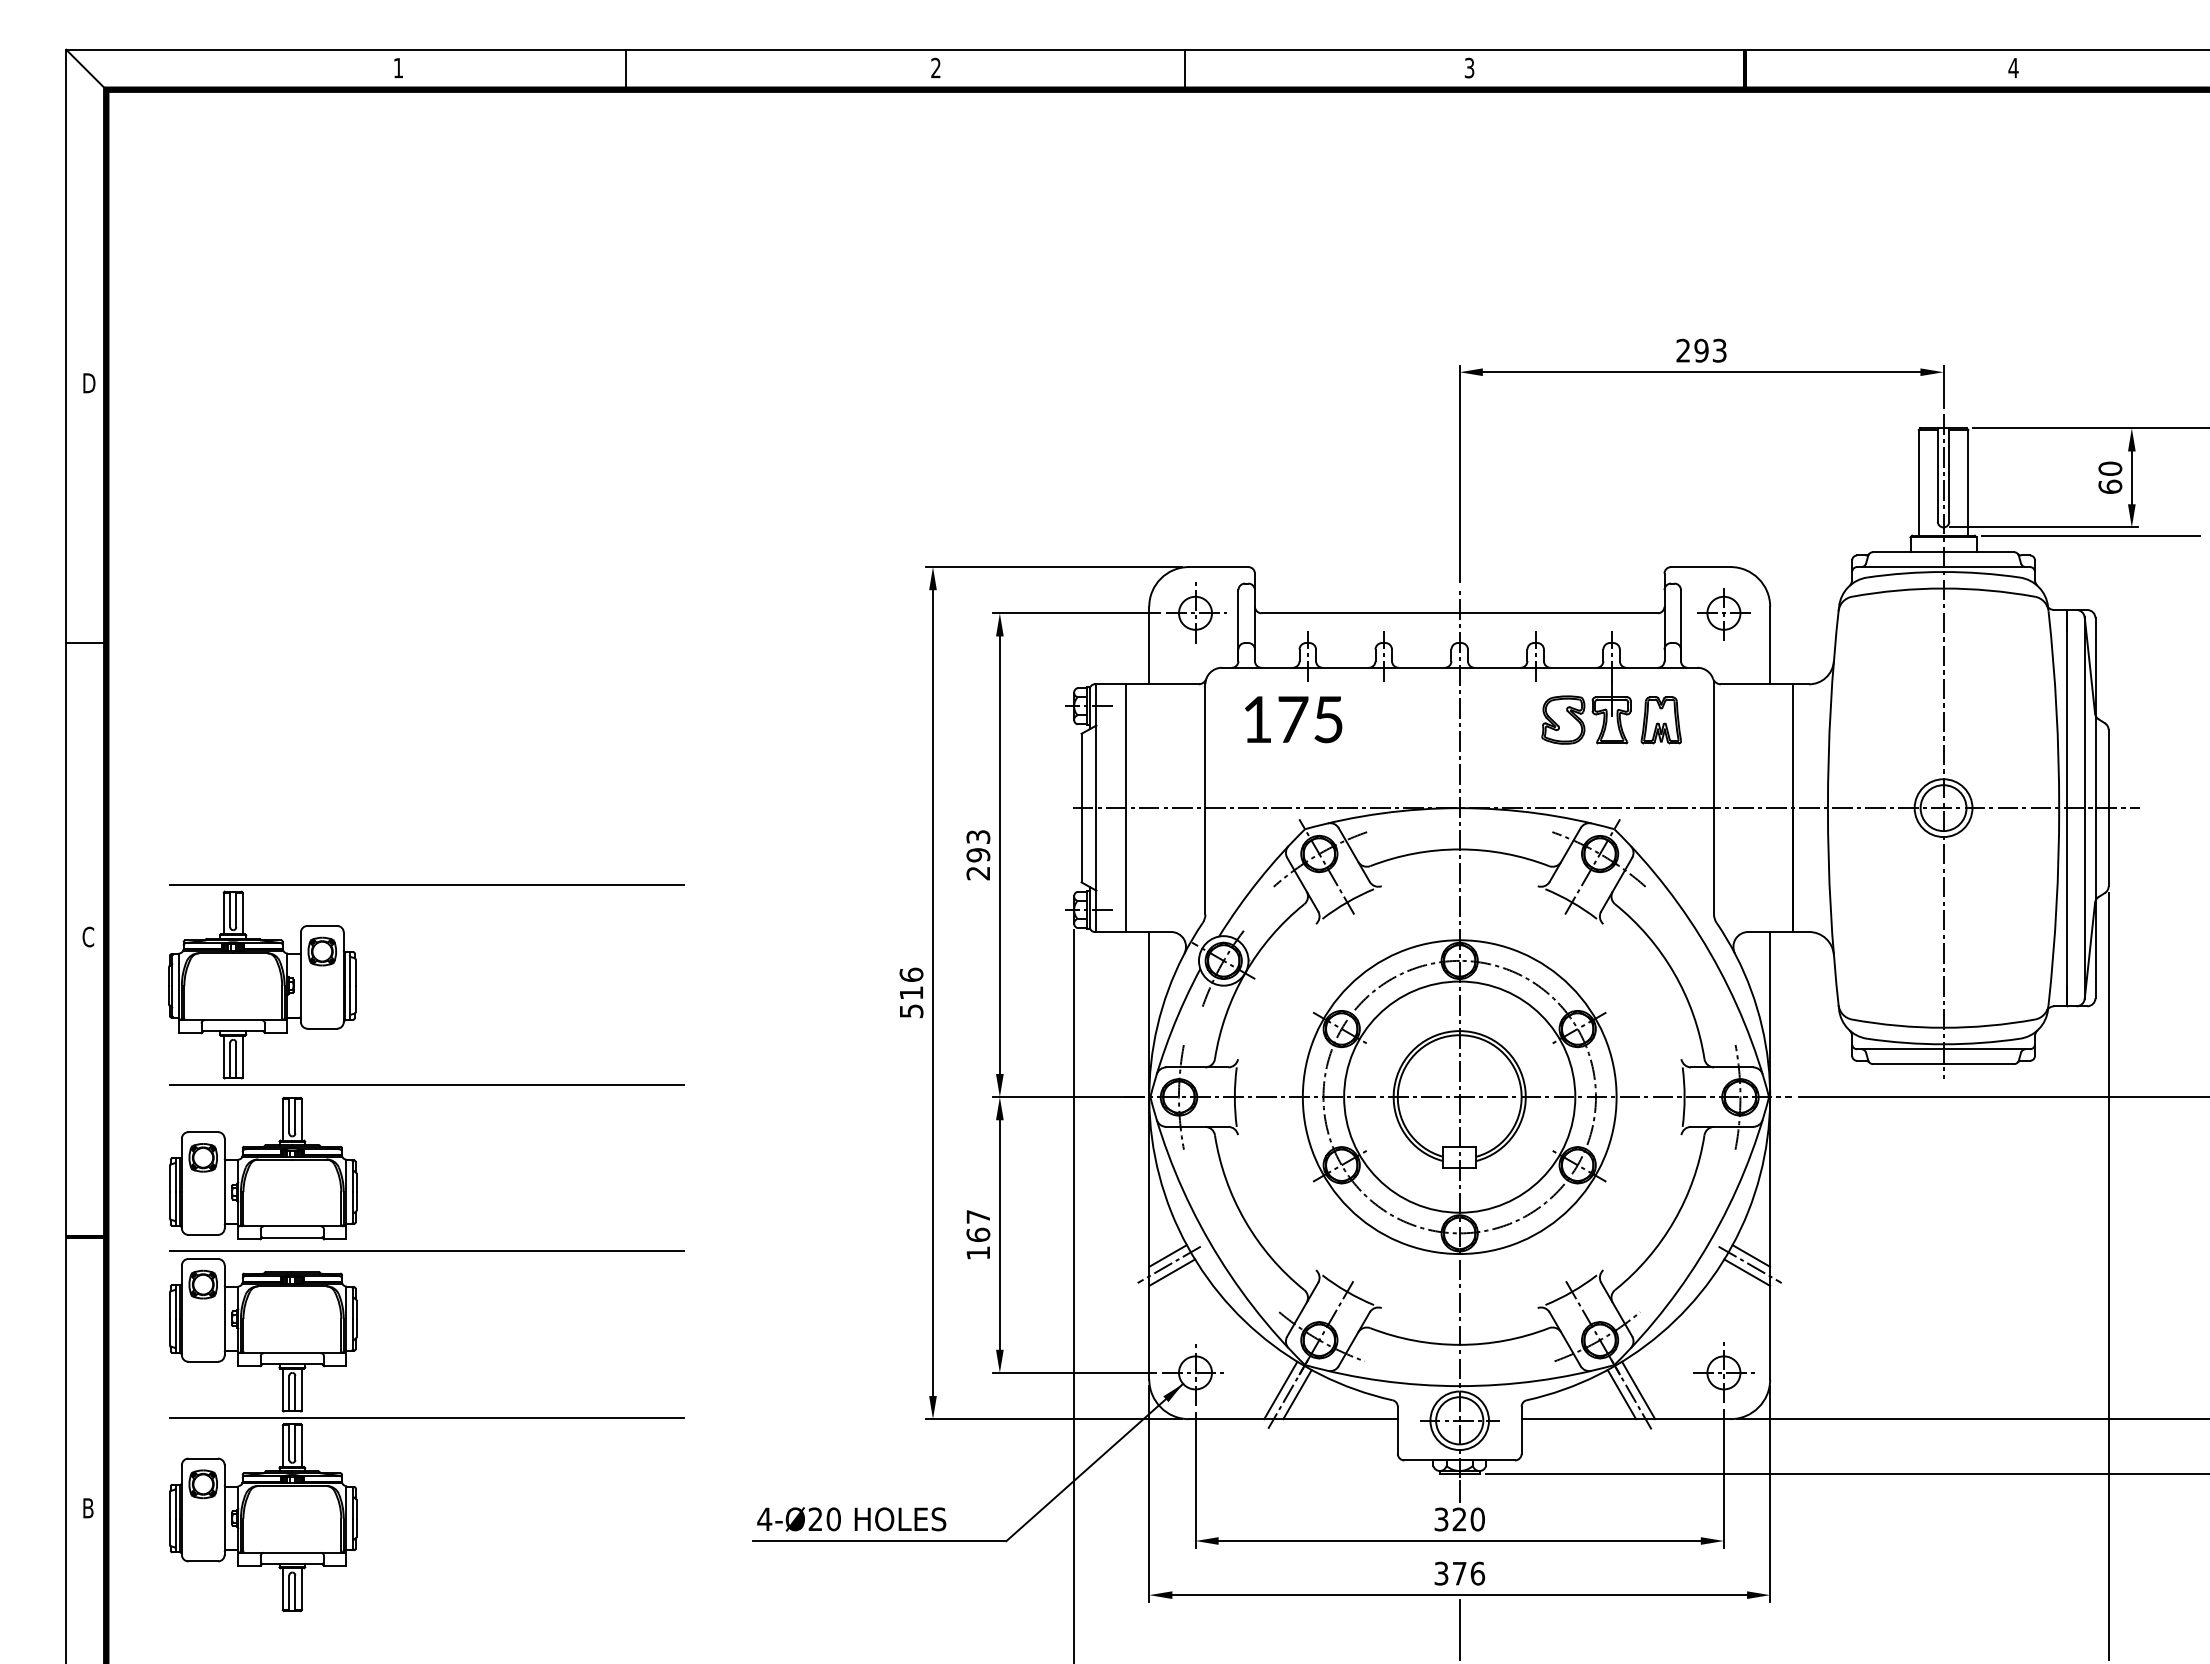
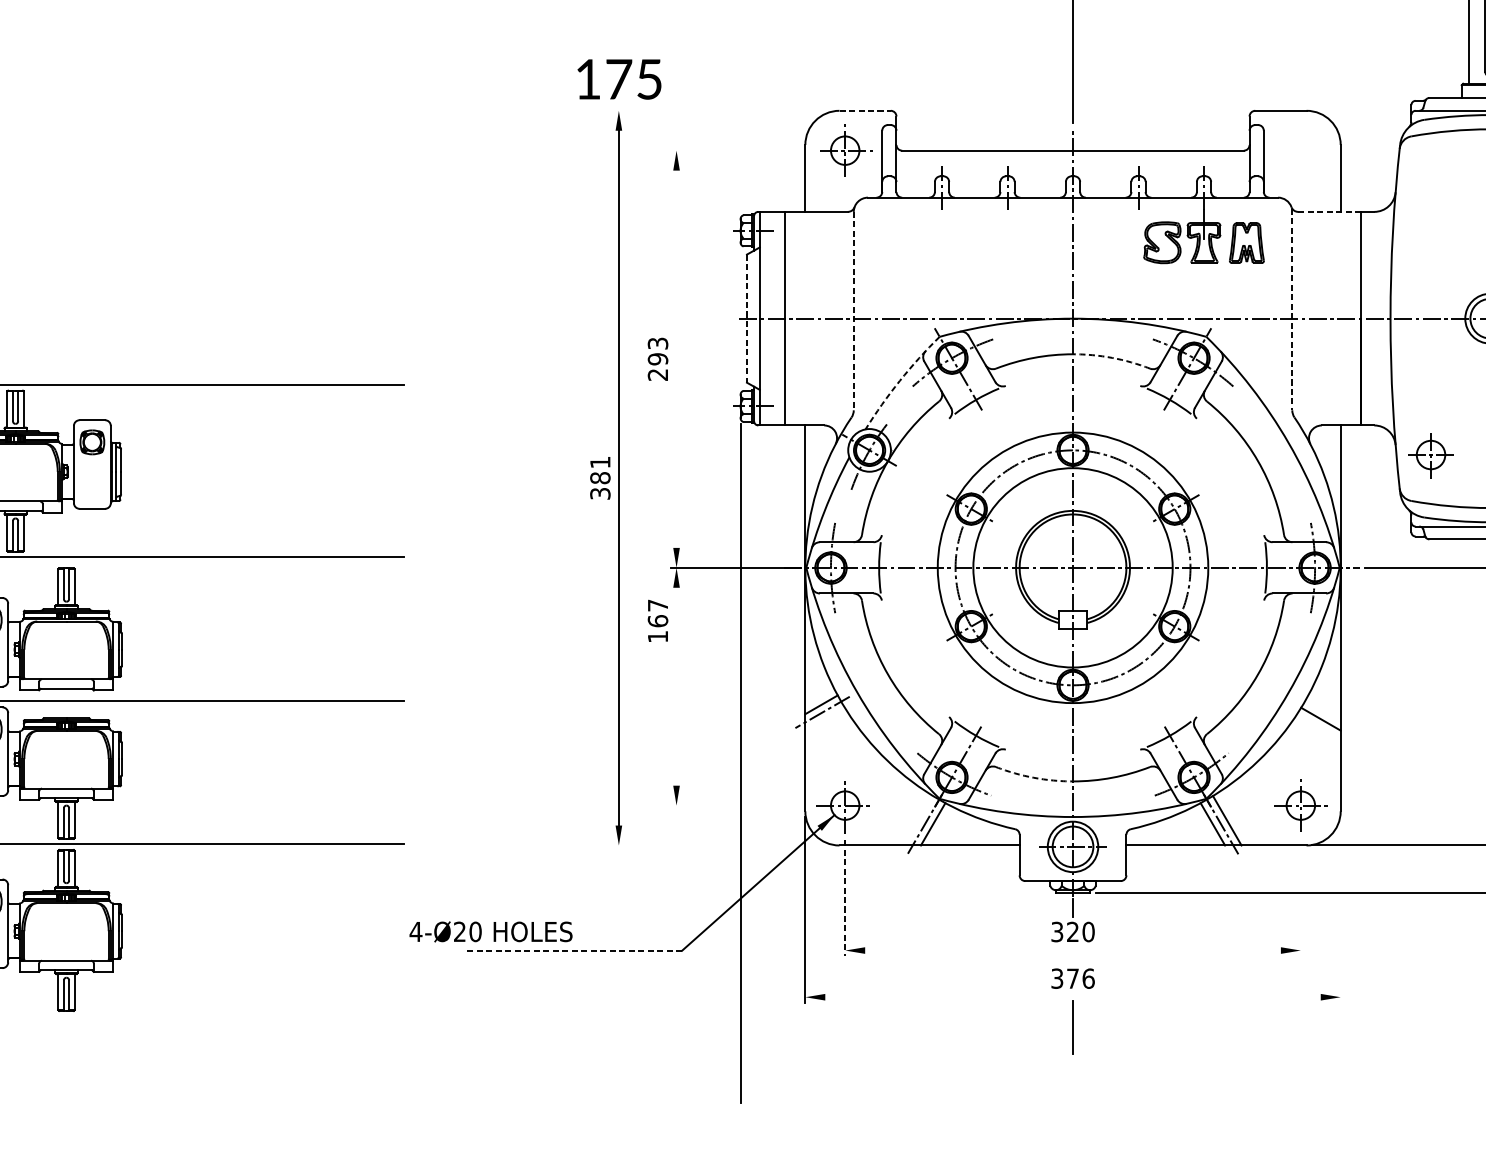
line: (1054, 567) -> (723, 111), removed
line: (1218, 567) -> (865, 111), solid -> dashed
line: (1076, 613) -> (742, 150), removed
part: (1723, 614) -> (1430, 456), moved
line: (1757, 684) -> (1329, 212), solid -> dashed
text: (1293, 719) -> (619, 79), moved
line: (1714, 797) -> (1292, 309), solid -> dashed
line: (1205, 799) -> (853, 311), solid -> dashed
line: (1081, 808) -> (746, 318), solid -> dashed
arc: (1505, 853) -> (1112, 357), solid -> dashed
line: (999, 855) -> (676, 359), removed
arc: (1258, 880) -> (899, 381), solid -> dashed
text: (911, 992) -> (600, 477), 516 -> 381
text: (978, 1234) -> (658, 620), moved
line: (999, 1234) -> (676, 686), removed
line: (1751, 1255) -> (1324, 704), removed
line: (1749, 1264) -> (1322, 712), removed
line: (1172, 1272) -> (825, 719), removed
arc: (1414, 1340) -> (1034, 777), solid -> dashed
line: (1074, 1372) -> (740, 805), removed
line: (1280, 1390) -> (918, 820), removed
line: (1054, 1419) -> (723, 845), removed
line: (1723, 1478) -> (1300, 896), removed
line: (1195, 1480) -> (845, 898), solid -> dashed
line: (1770, 1493) -> (1340, 909), removed
text: (851, 1519) -> (490, 932), moved
line: (879, 1541) -> (572, 950), solid -> dashed
line: (1459, 1541) -> (1072, 950), removed
line: (1459, 1595) -> (1072, 997), removed

